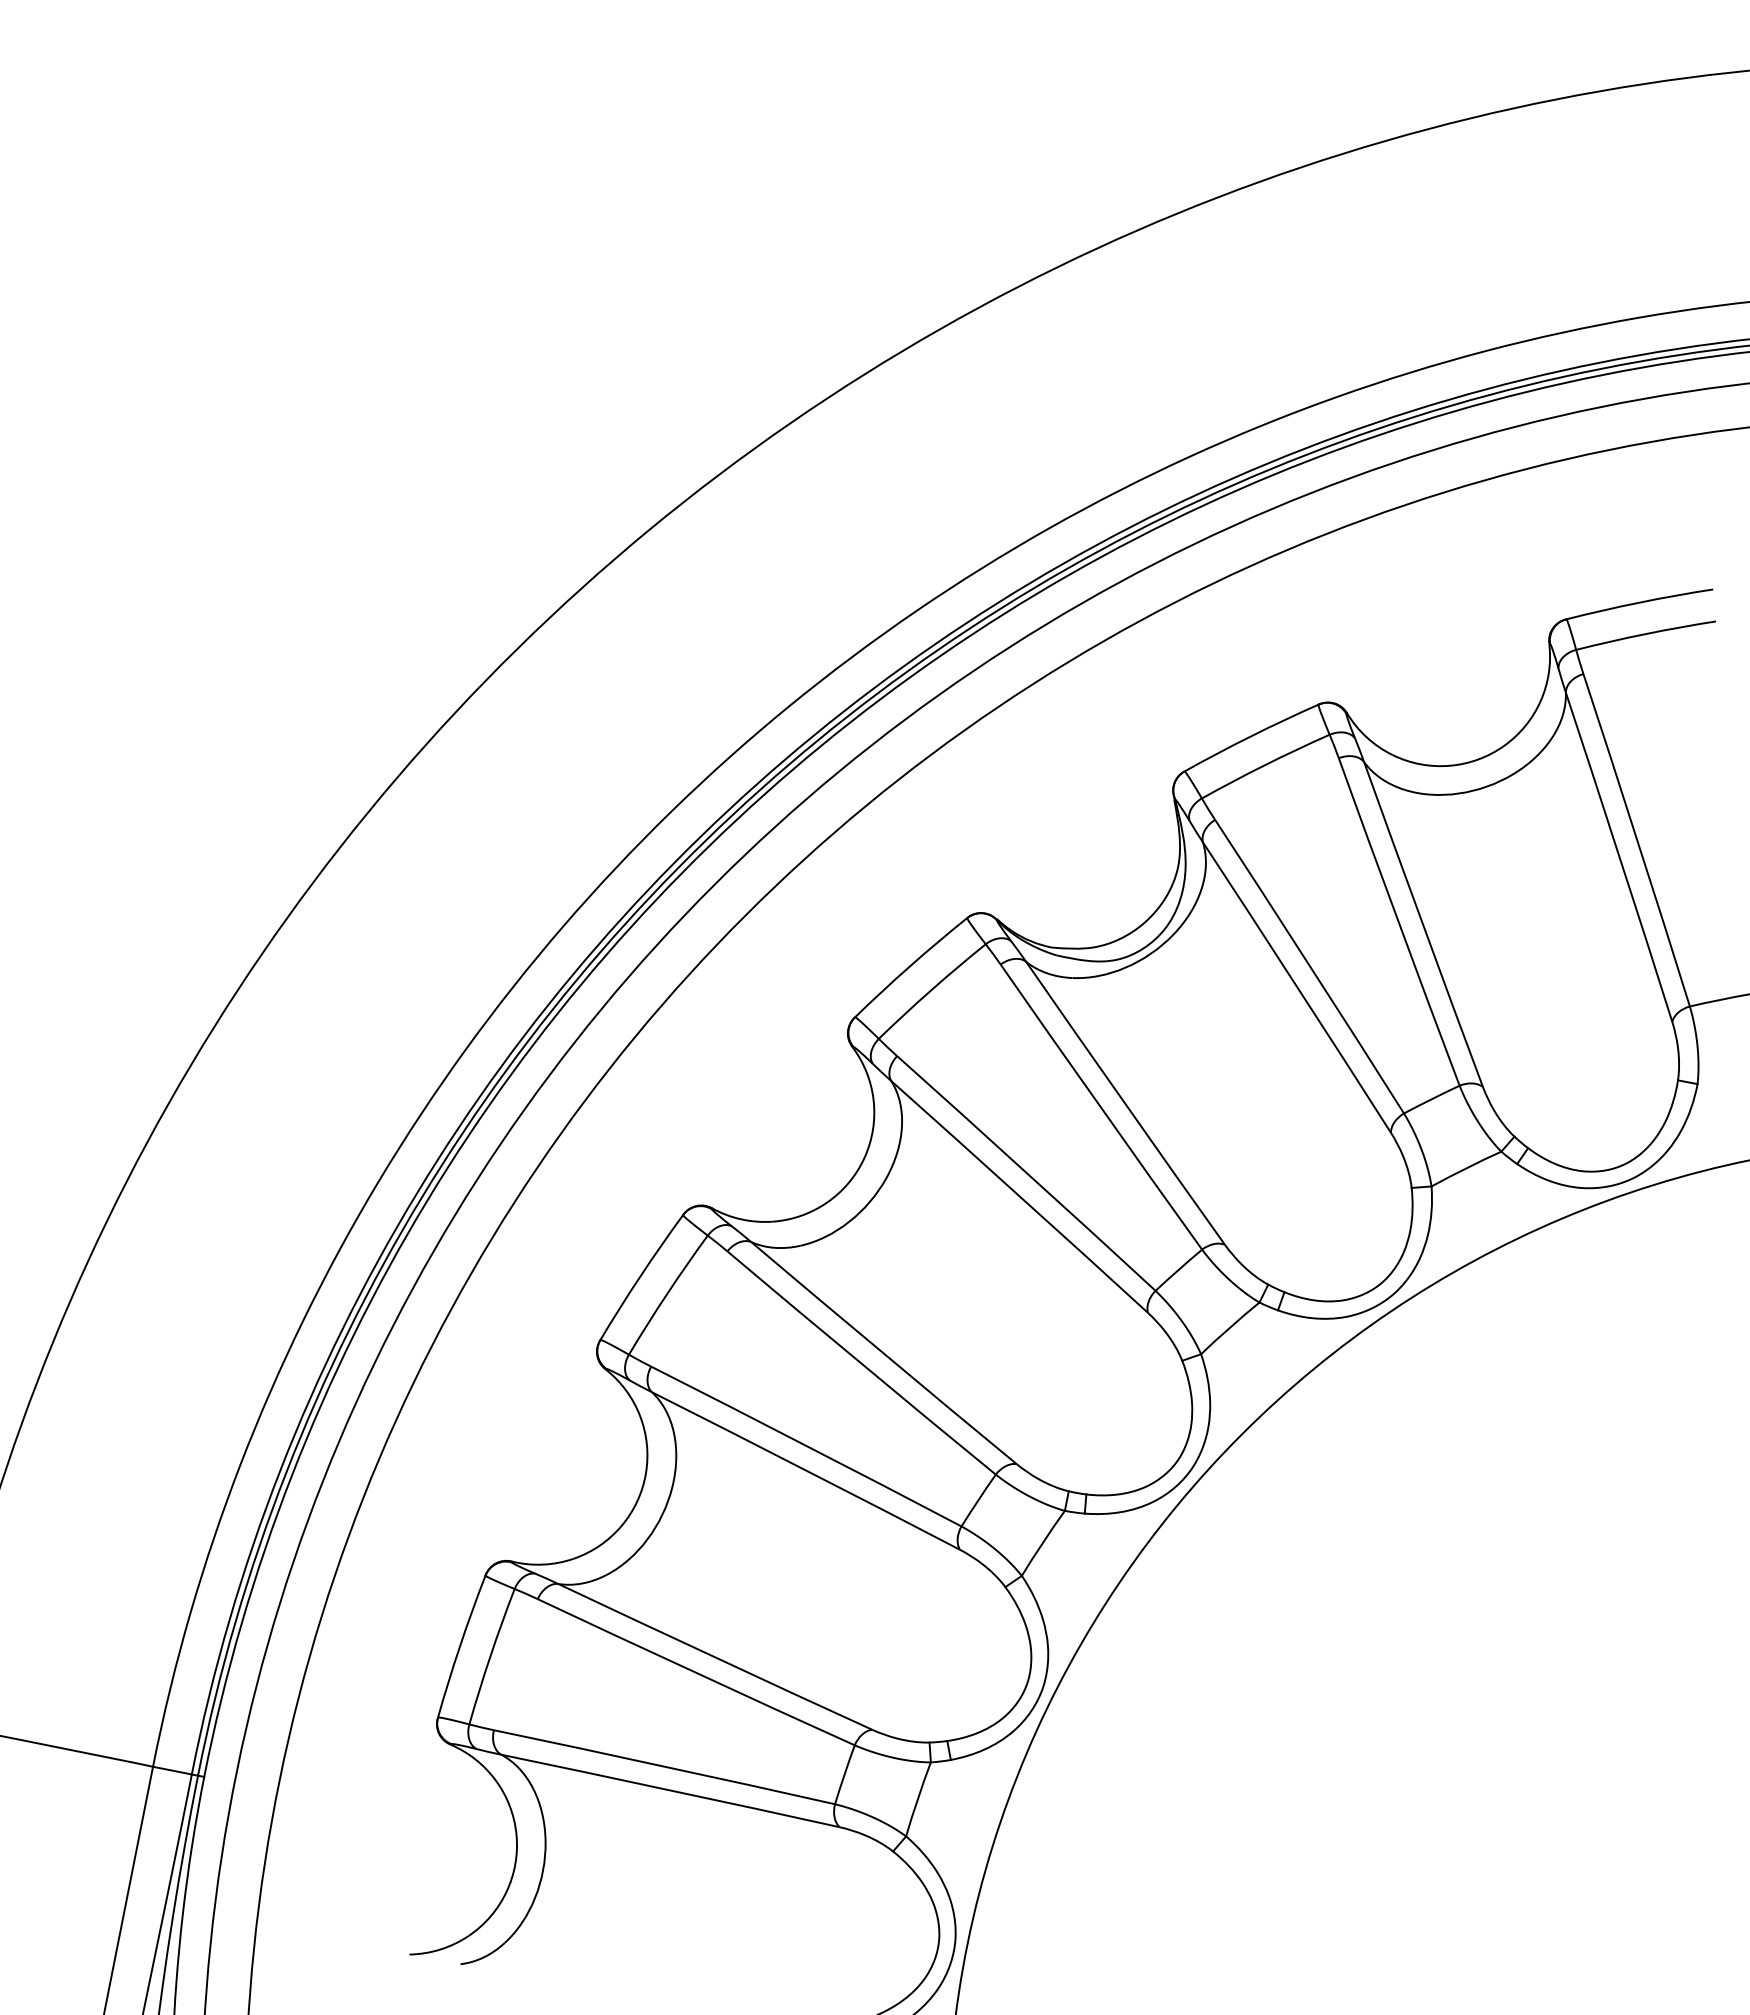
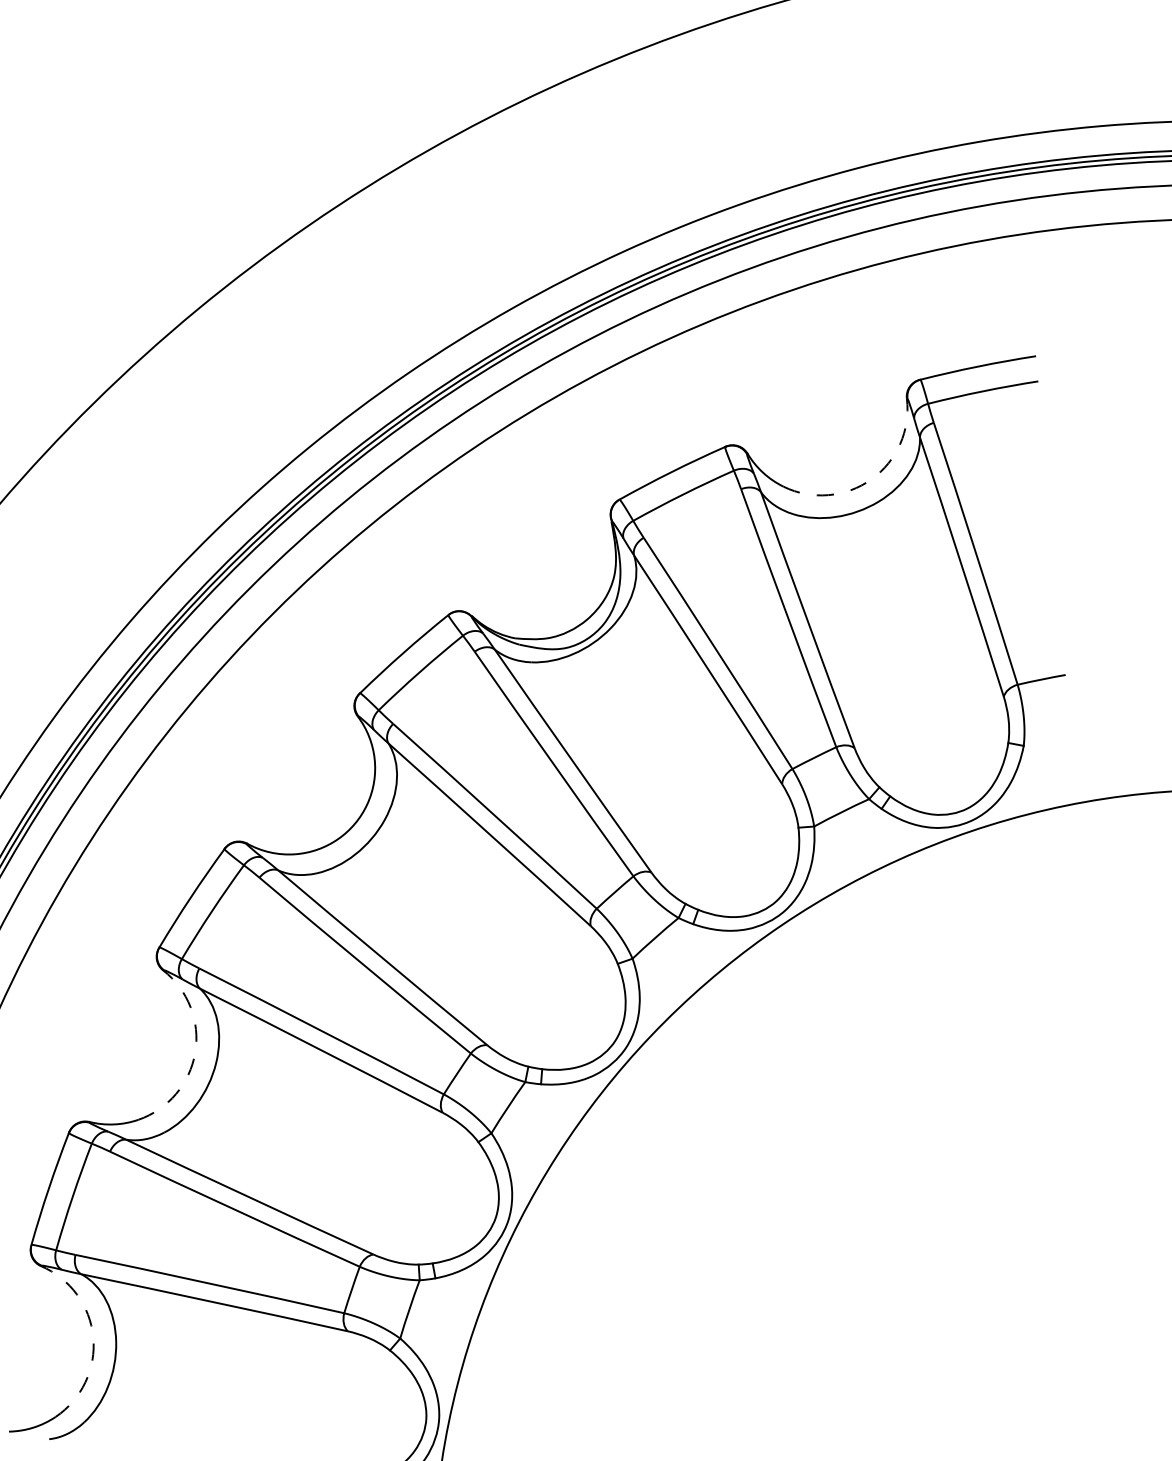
arc: (1504, 745) -> (871, 479), solid -> dashed
arc: (645, 1473) -> (194, 1052), solid -> dashed
arc: (516, 1834) -> (93, 1337), solid -> dashed

